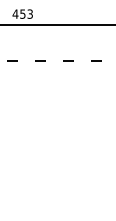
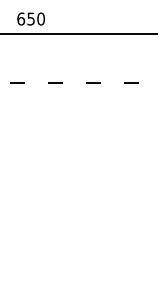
text: (22, 13) -> (30, 18), 453 -> 650

